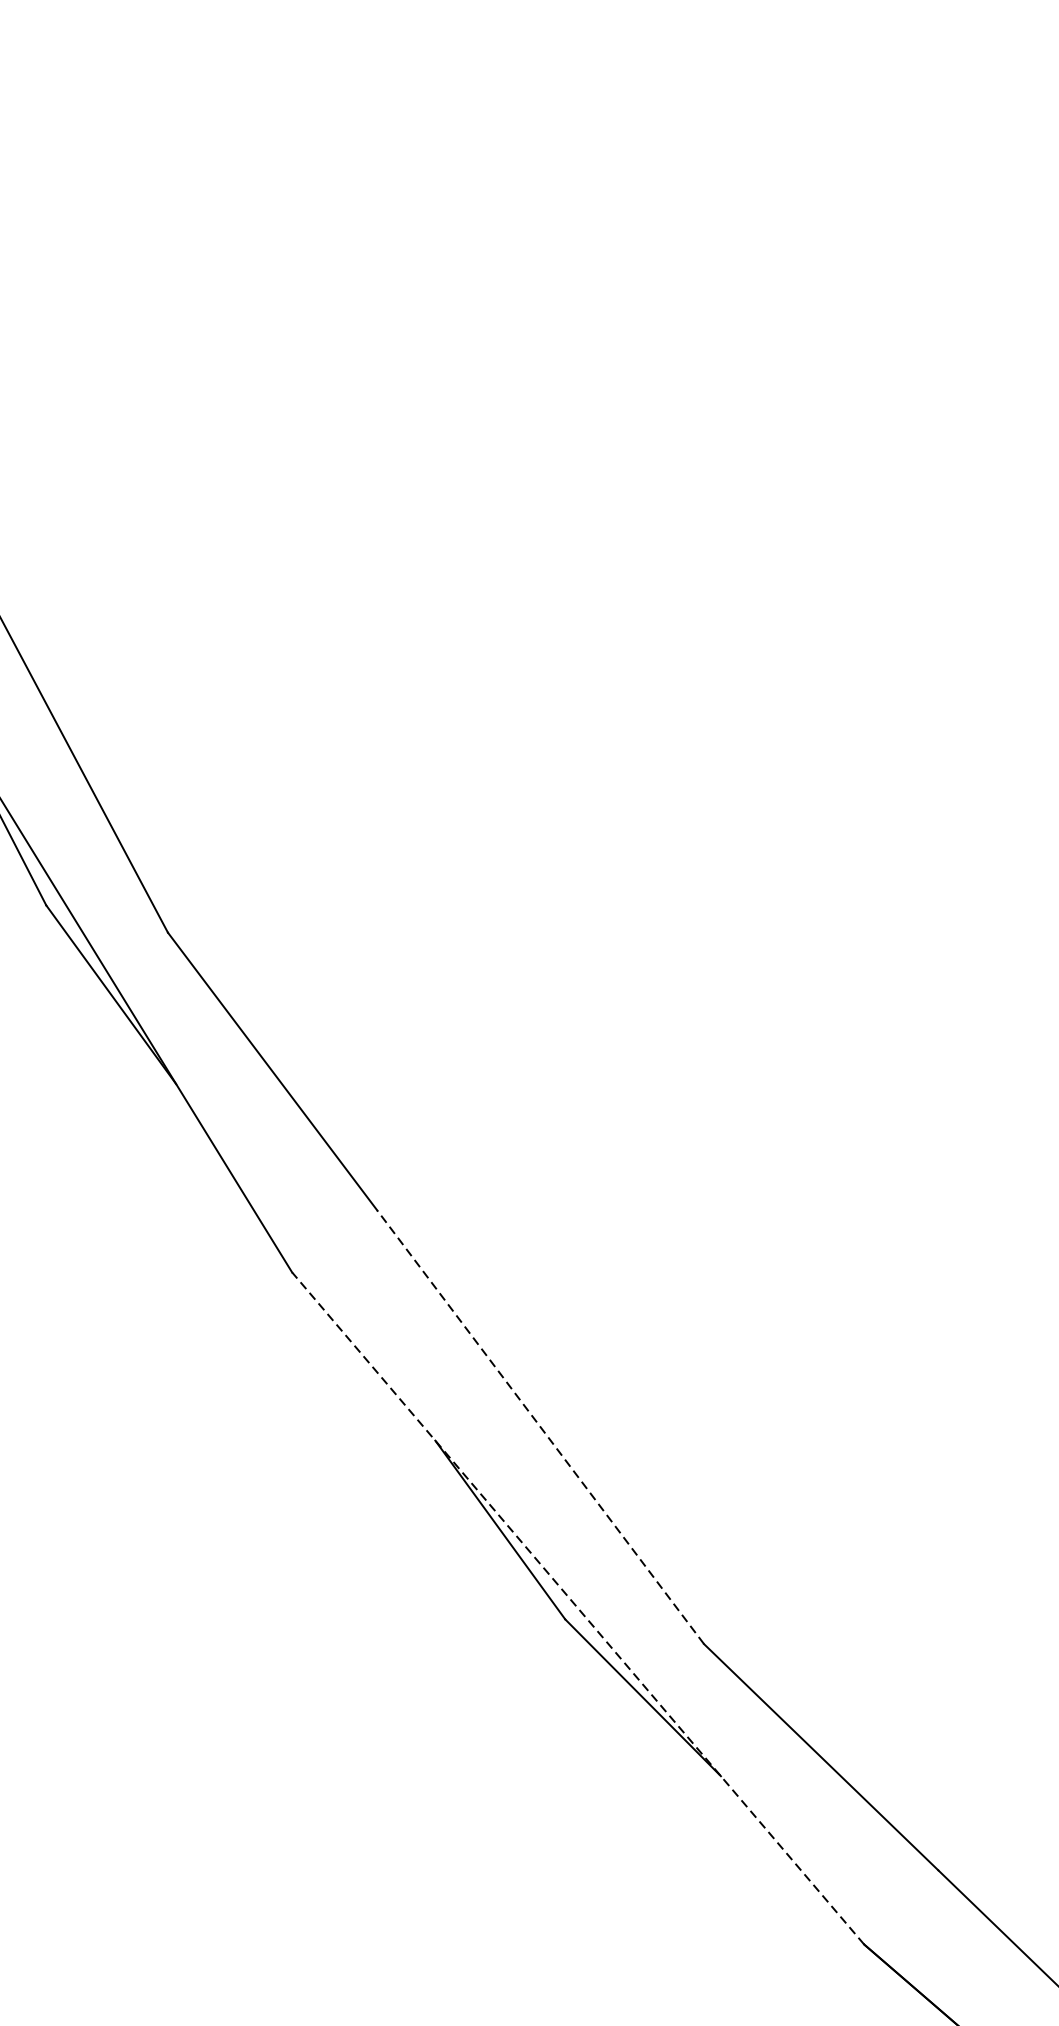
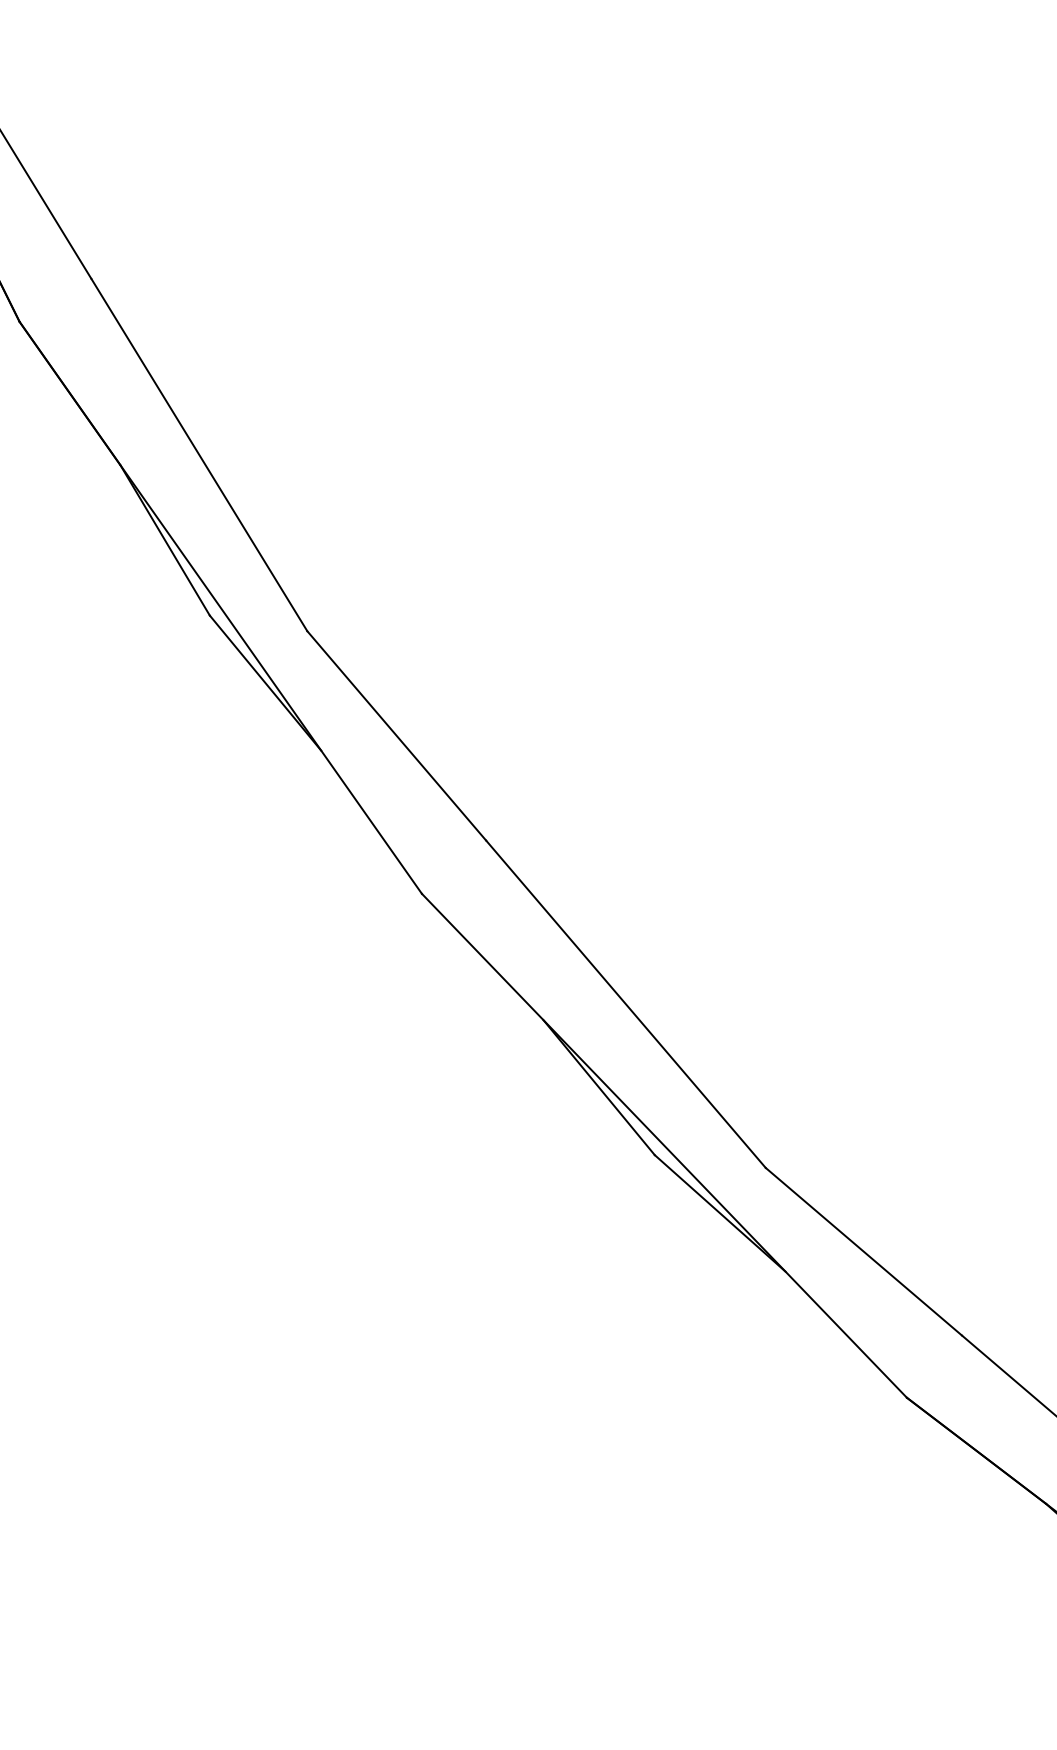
line: (540, 1426) -> (625, 1003), dashed -> solid
line: (578, 1608) -> (664, 1145), dashed -> solid

